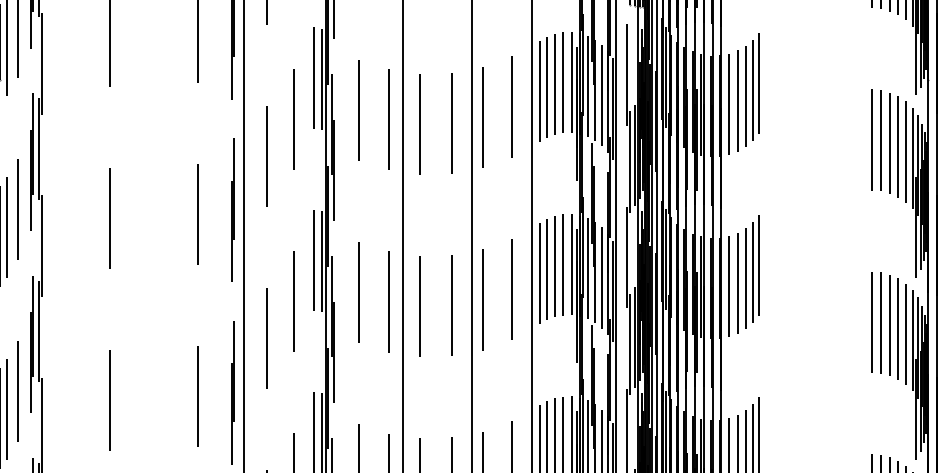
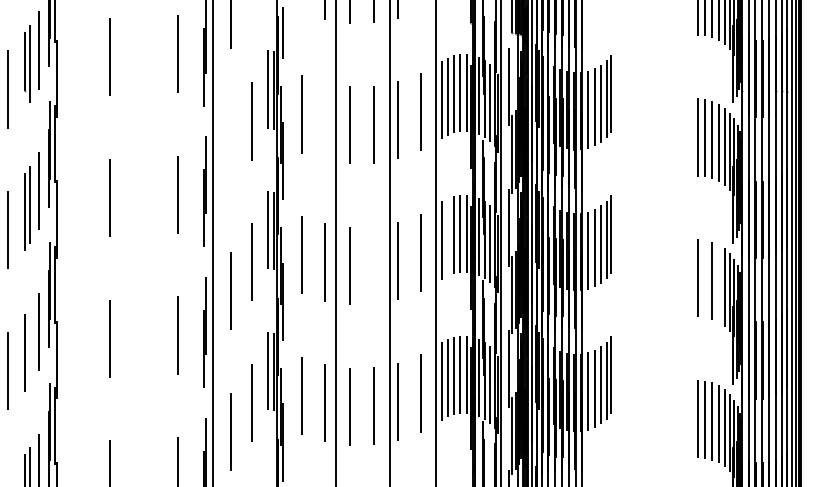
line: (389, 119) -> (325, 121), removed
line: (267, 156) -> (231, 150), removed
line: (546, 269) -> (447, 237), removed
line: (451, 305) -> (373, 265), removed
line: (880, 322) -> (705, 278), removed
line: (897, 329) -> (718, 283), removed
line: (5, 409) -> (29, 345), removed

